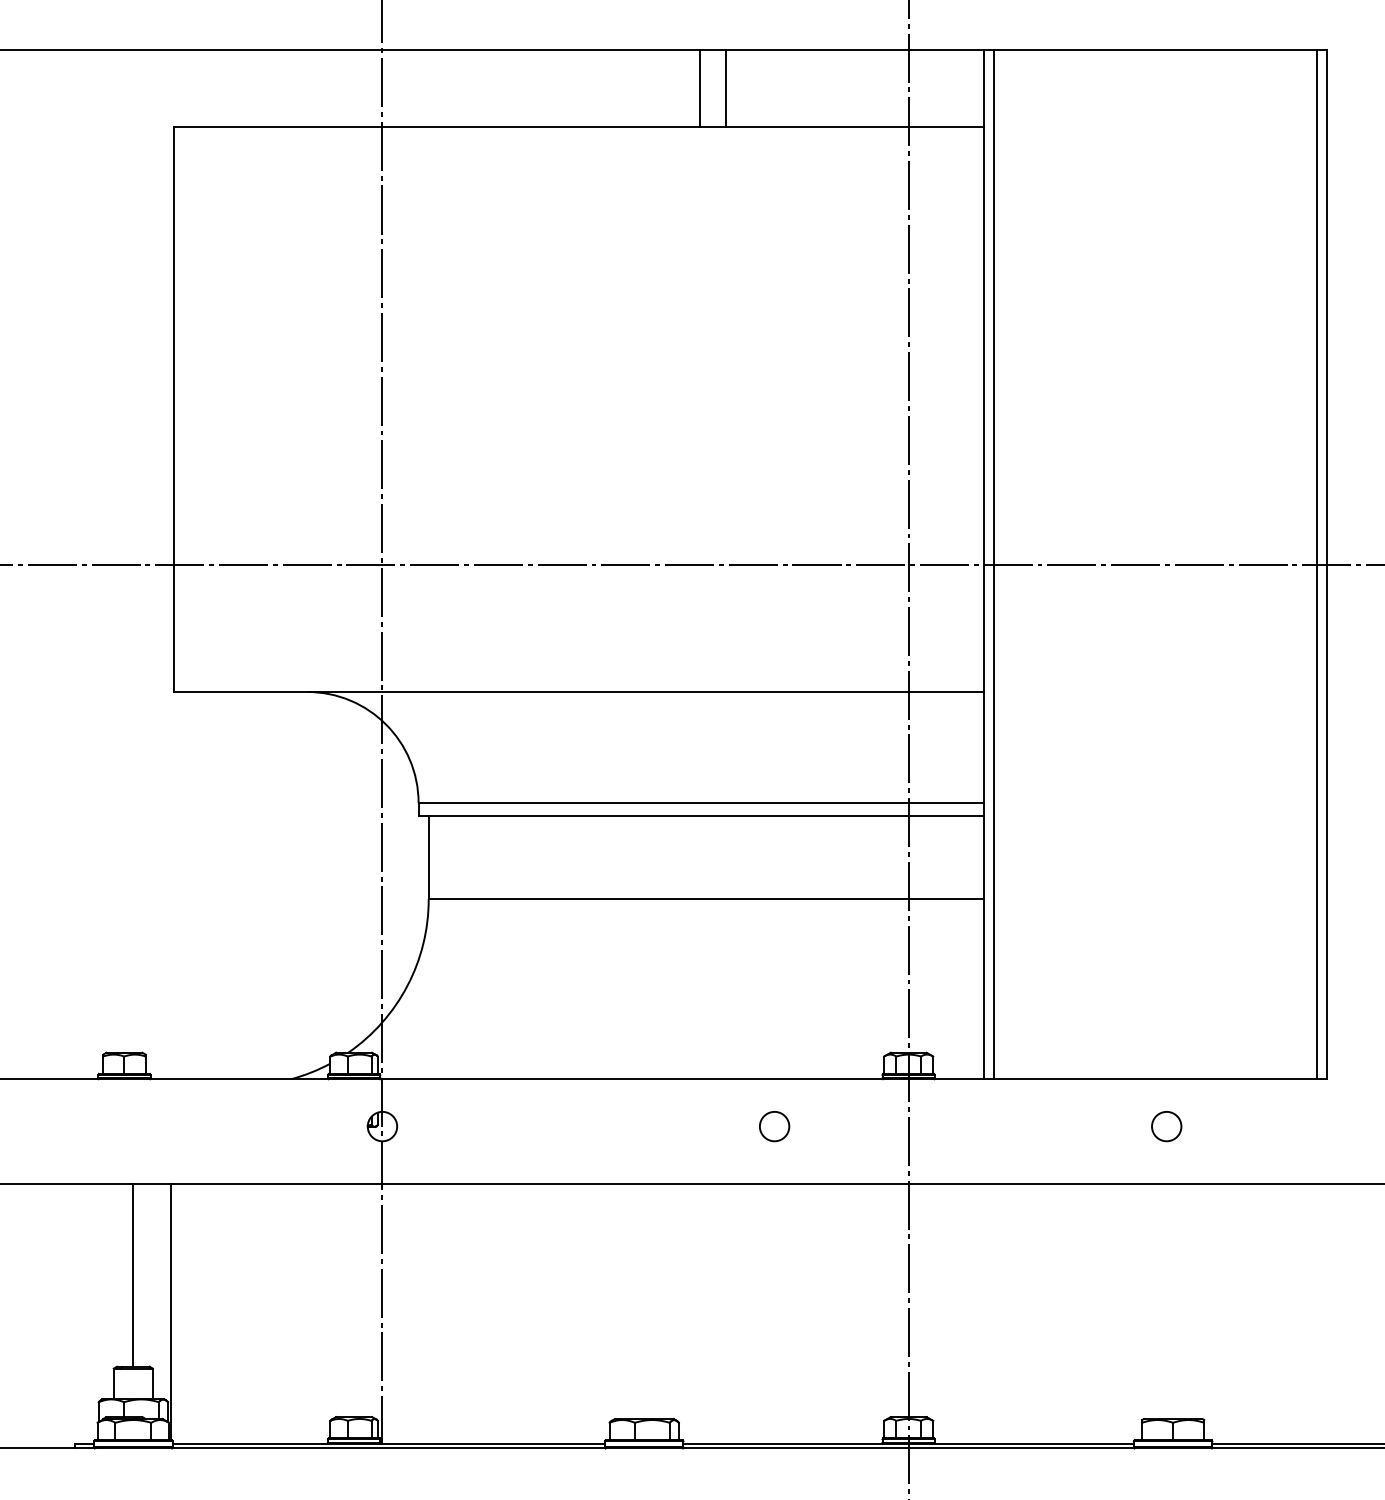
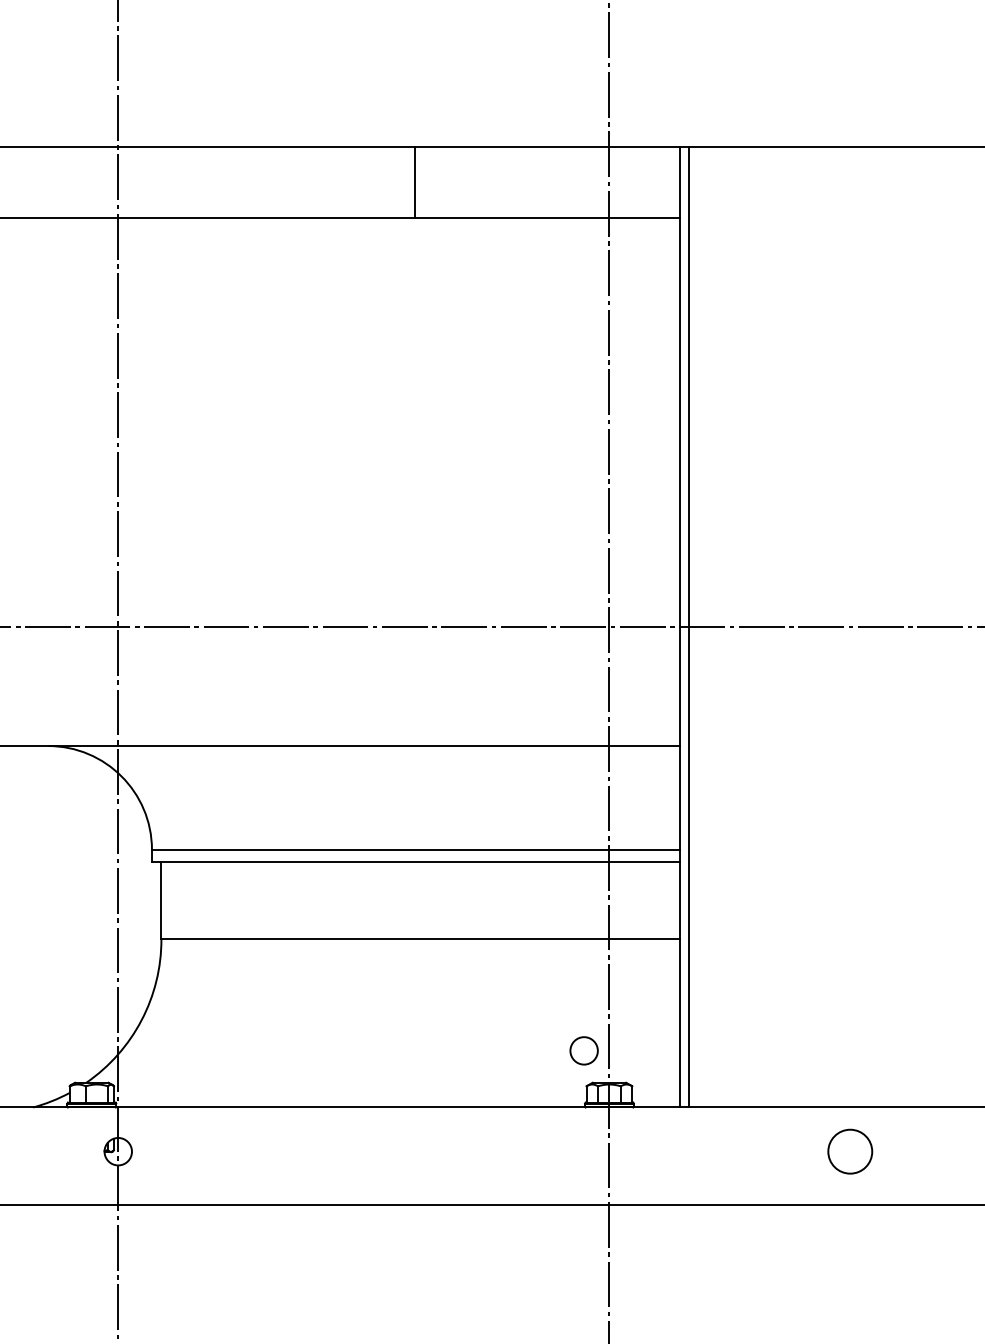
line: (725, 87) -> (438, 181), removed
circle: (774, 1126) -> (584, 1050), moved
circle: (1166, 1126) -> (850, 1151), size x1.6

